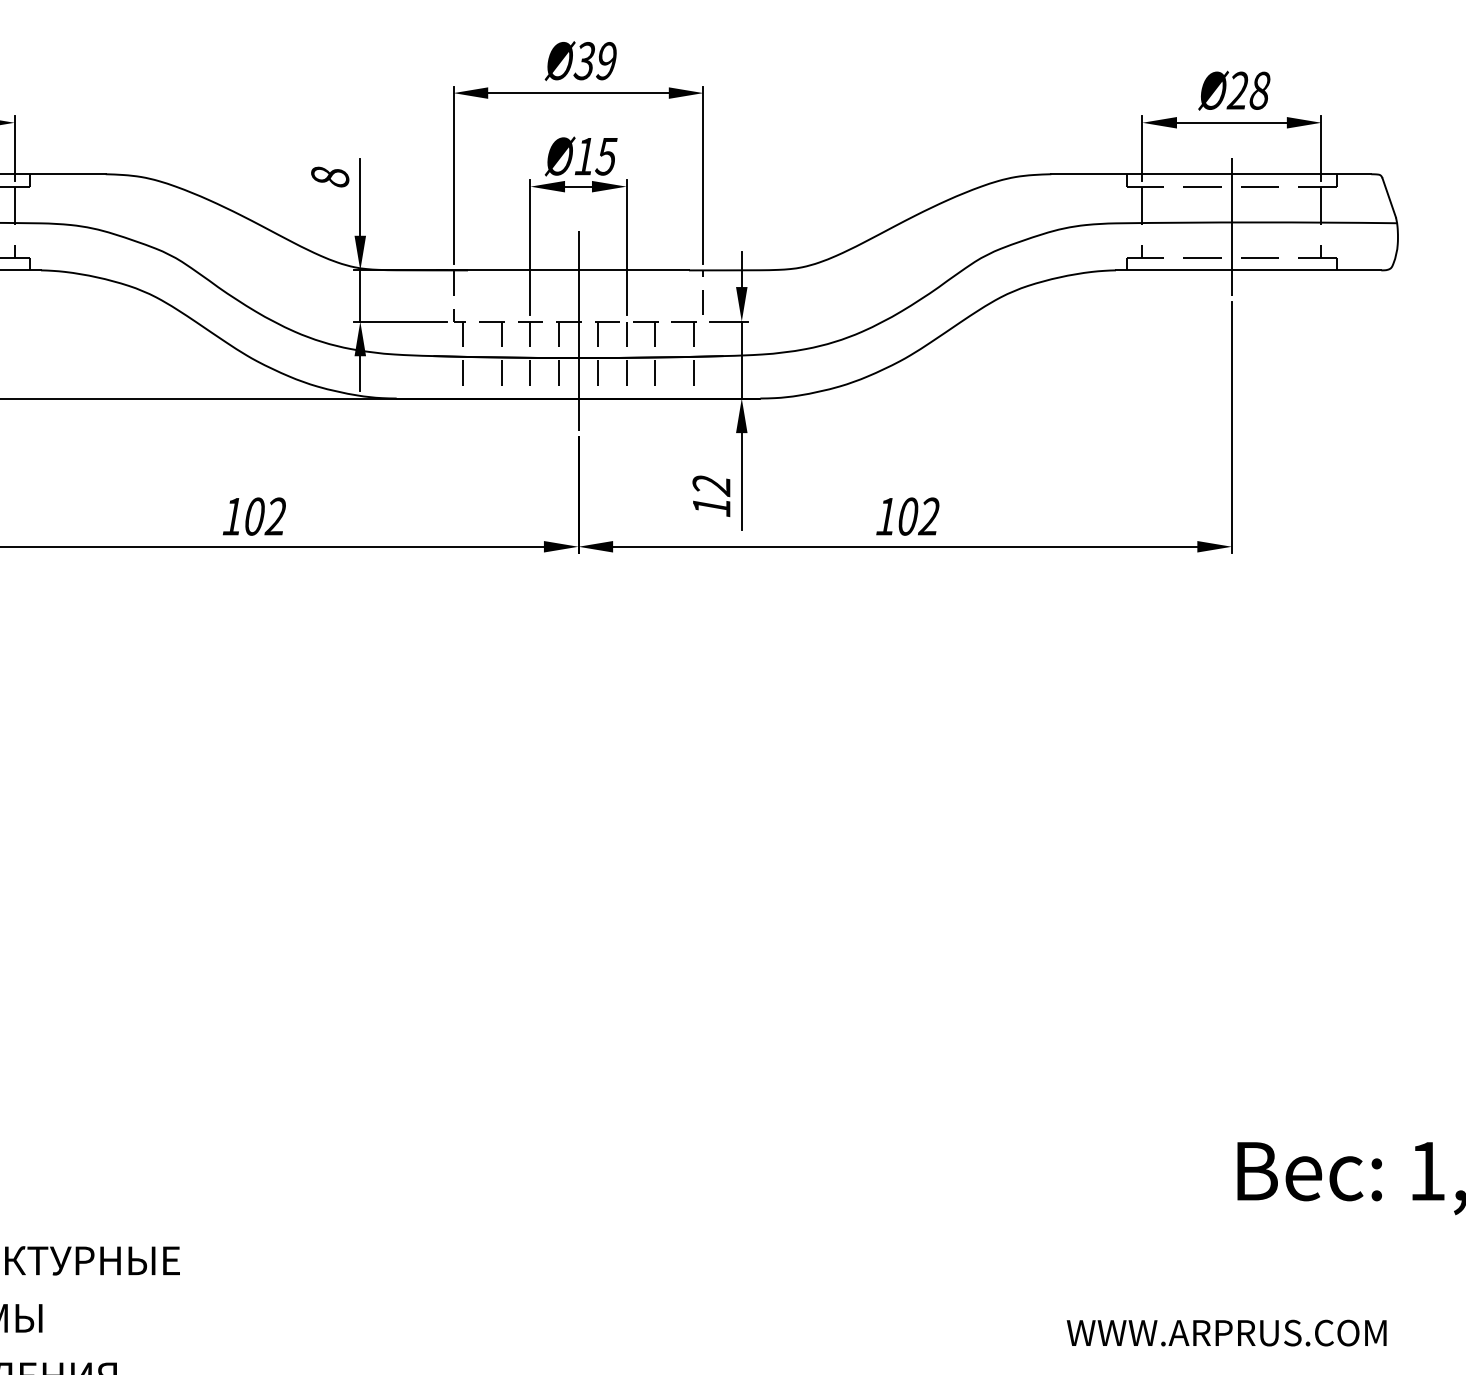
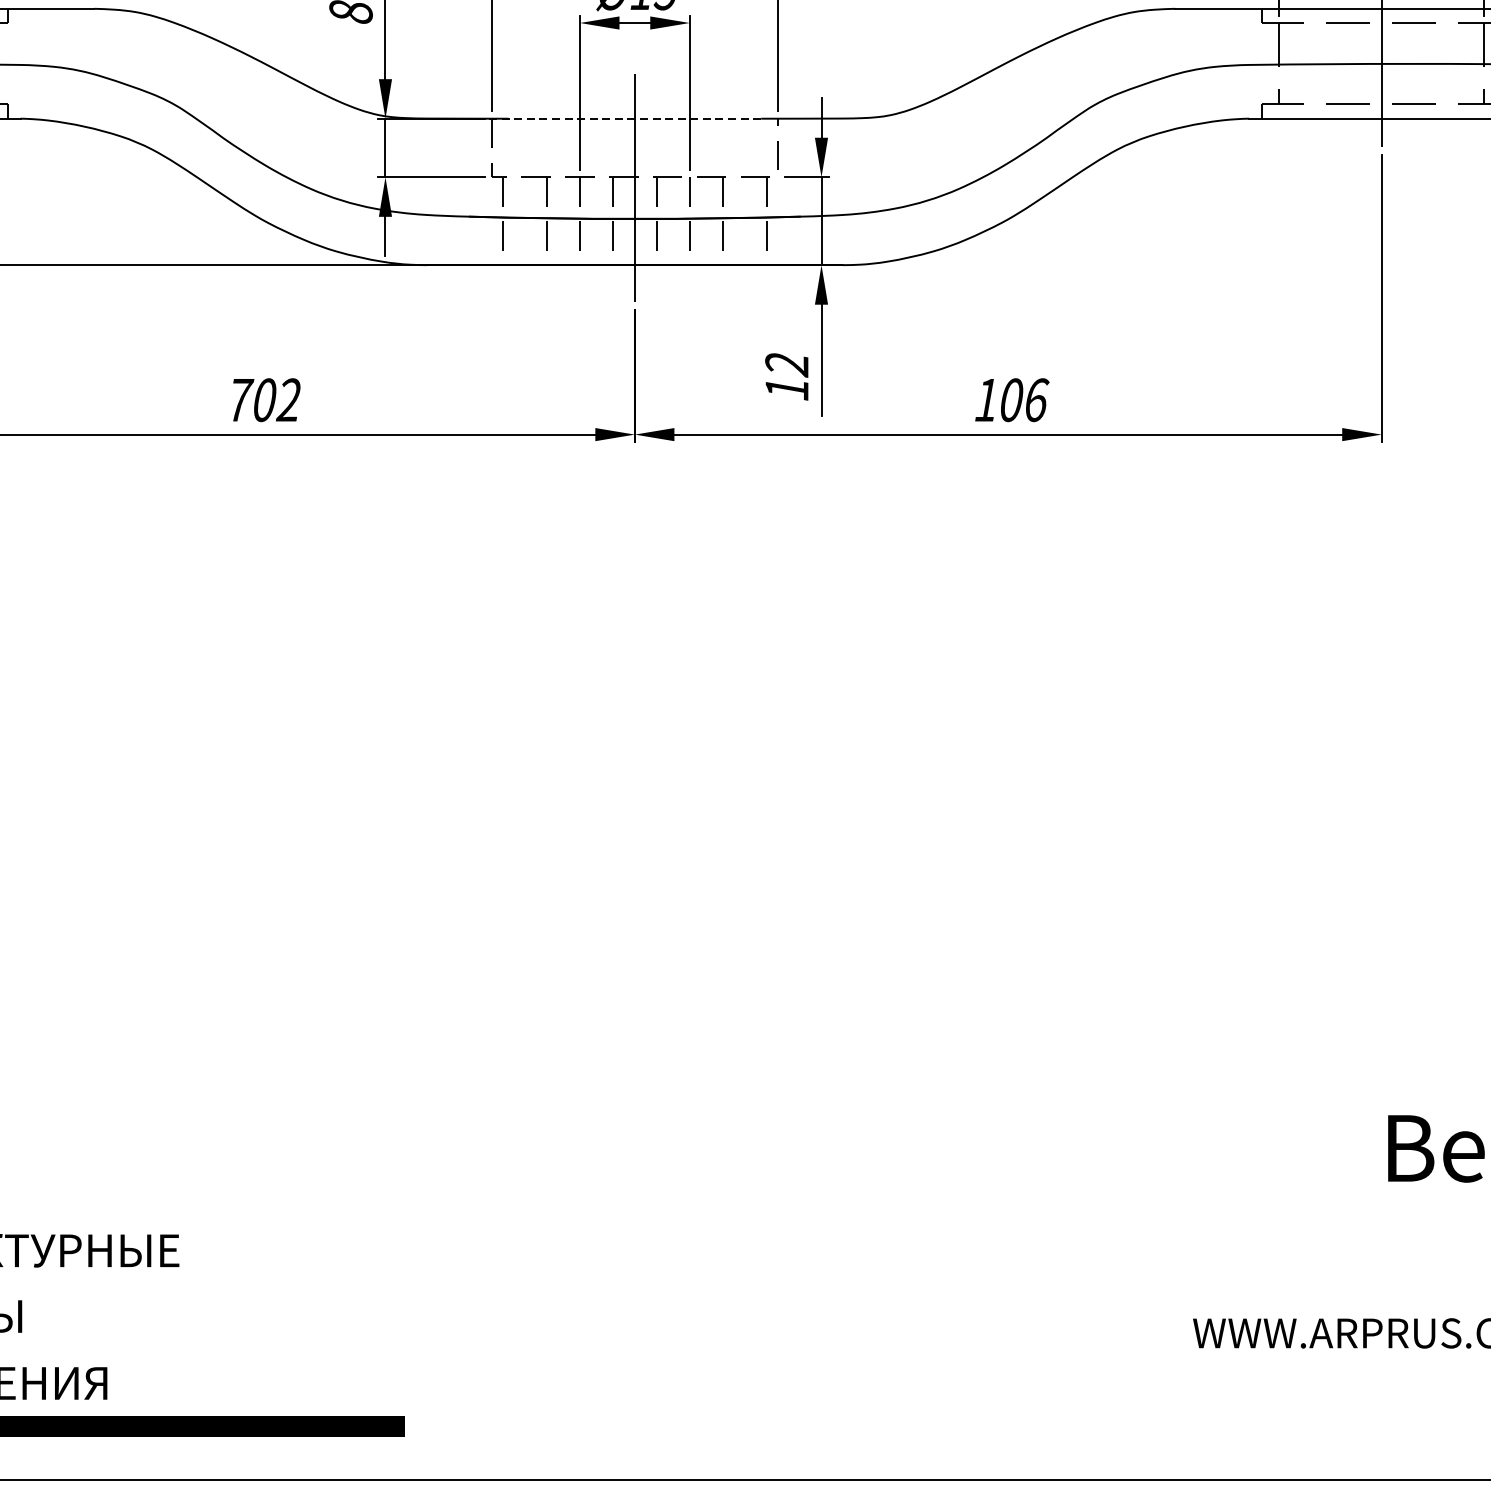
line: (562, 270) -> (616, 118), solid -> dashed
text: (233, 516) -> (240, 400), 102 -> 702
text: (929, 516) -> (1036, 400), 102 -> 106

